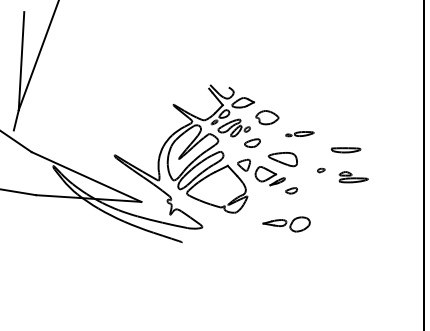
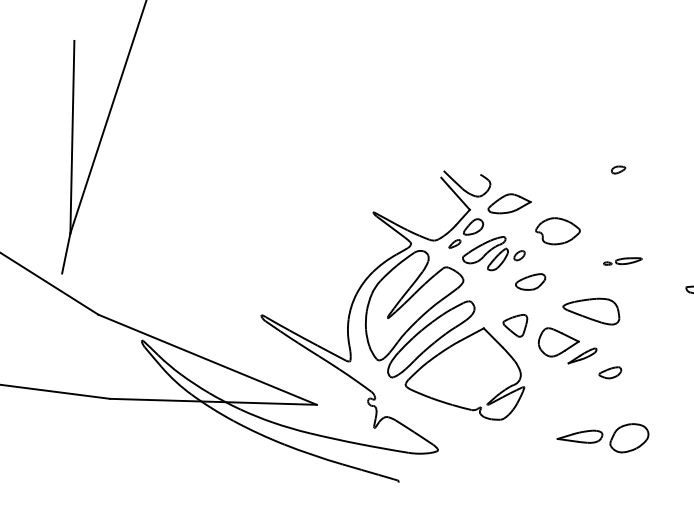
part: (299, 134) -> (622, 261), size x0.7
part: (321, 170) -> (618, 169), moved

